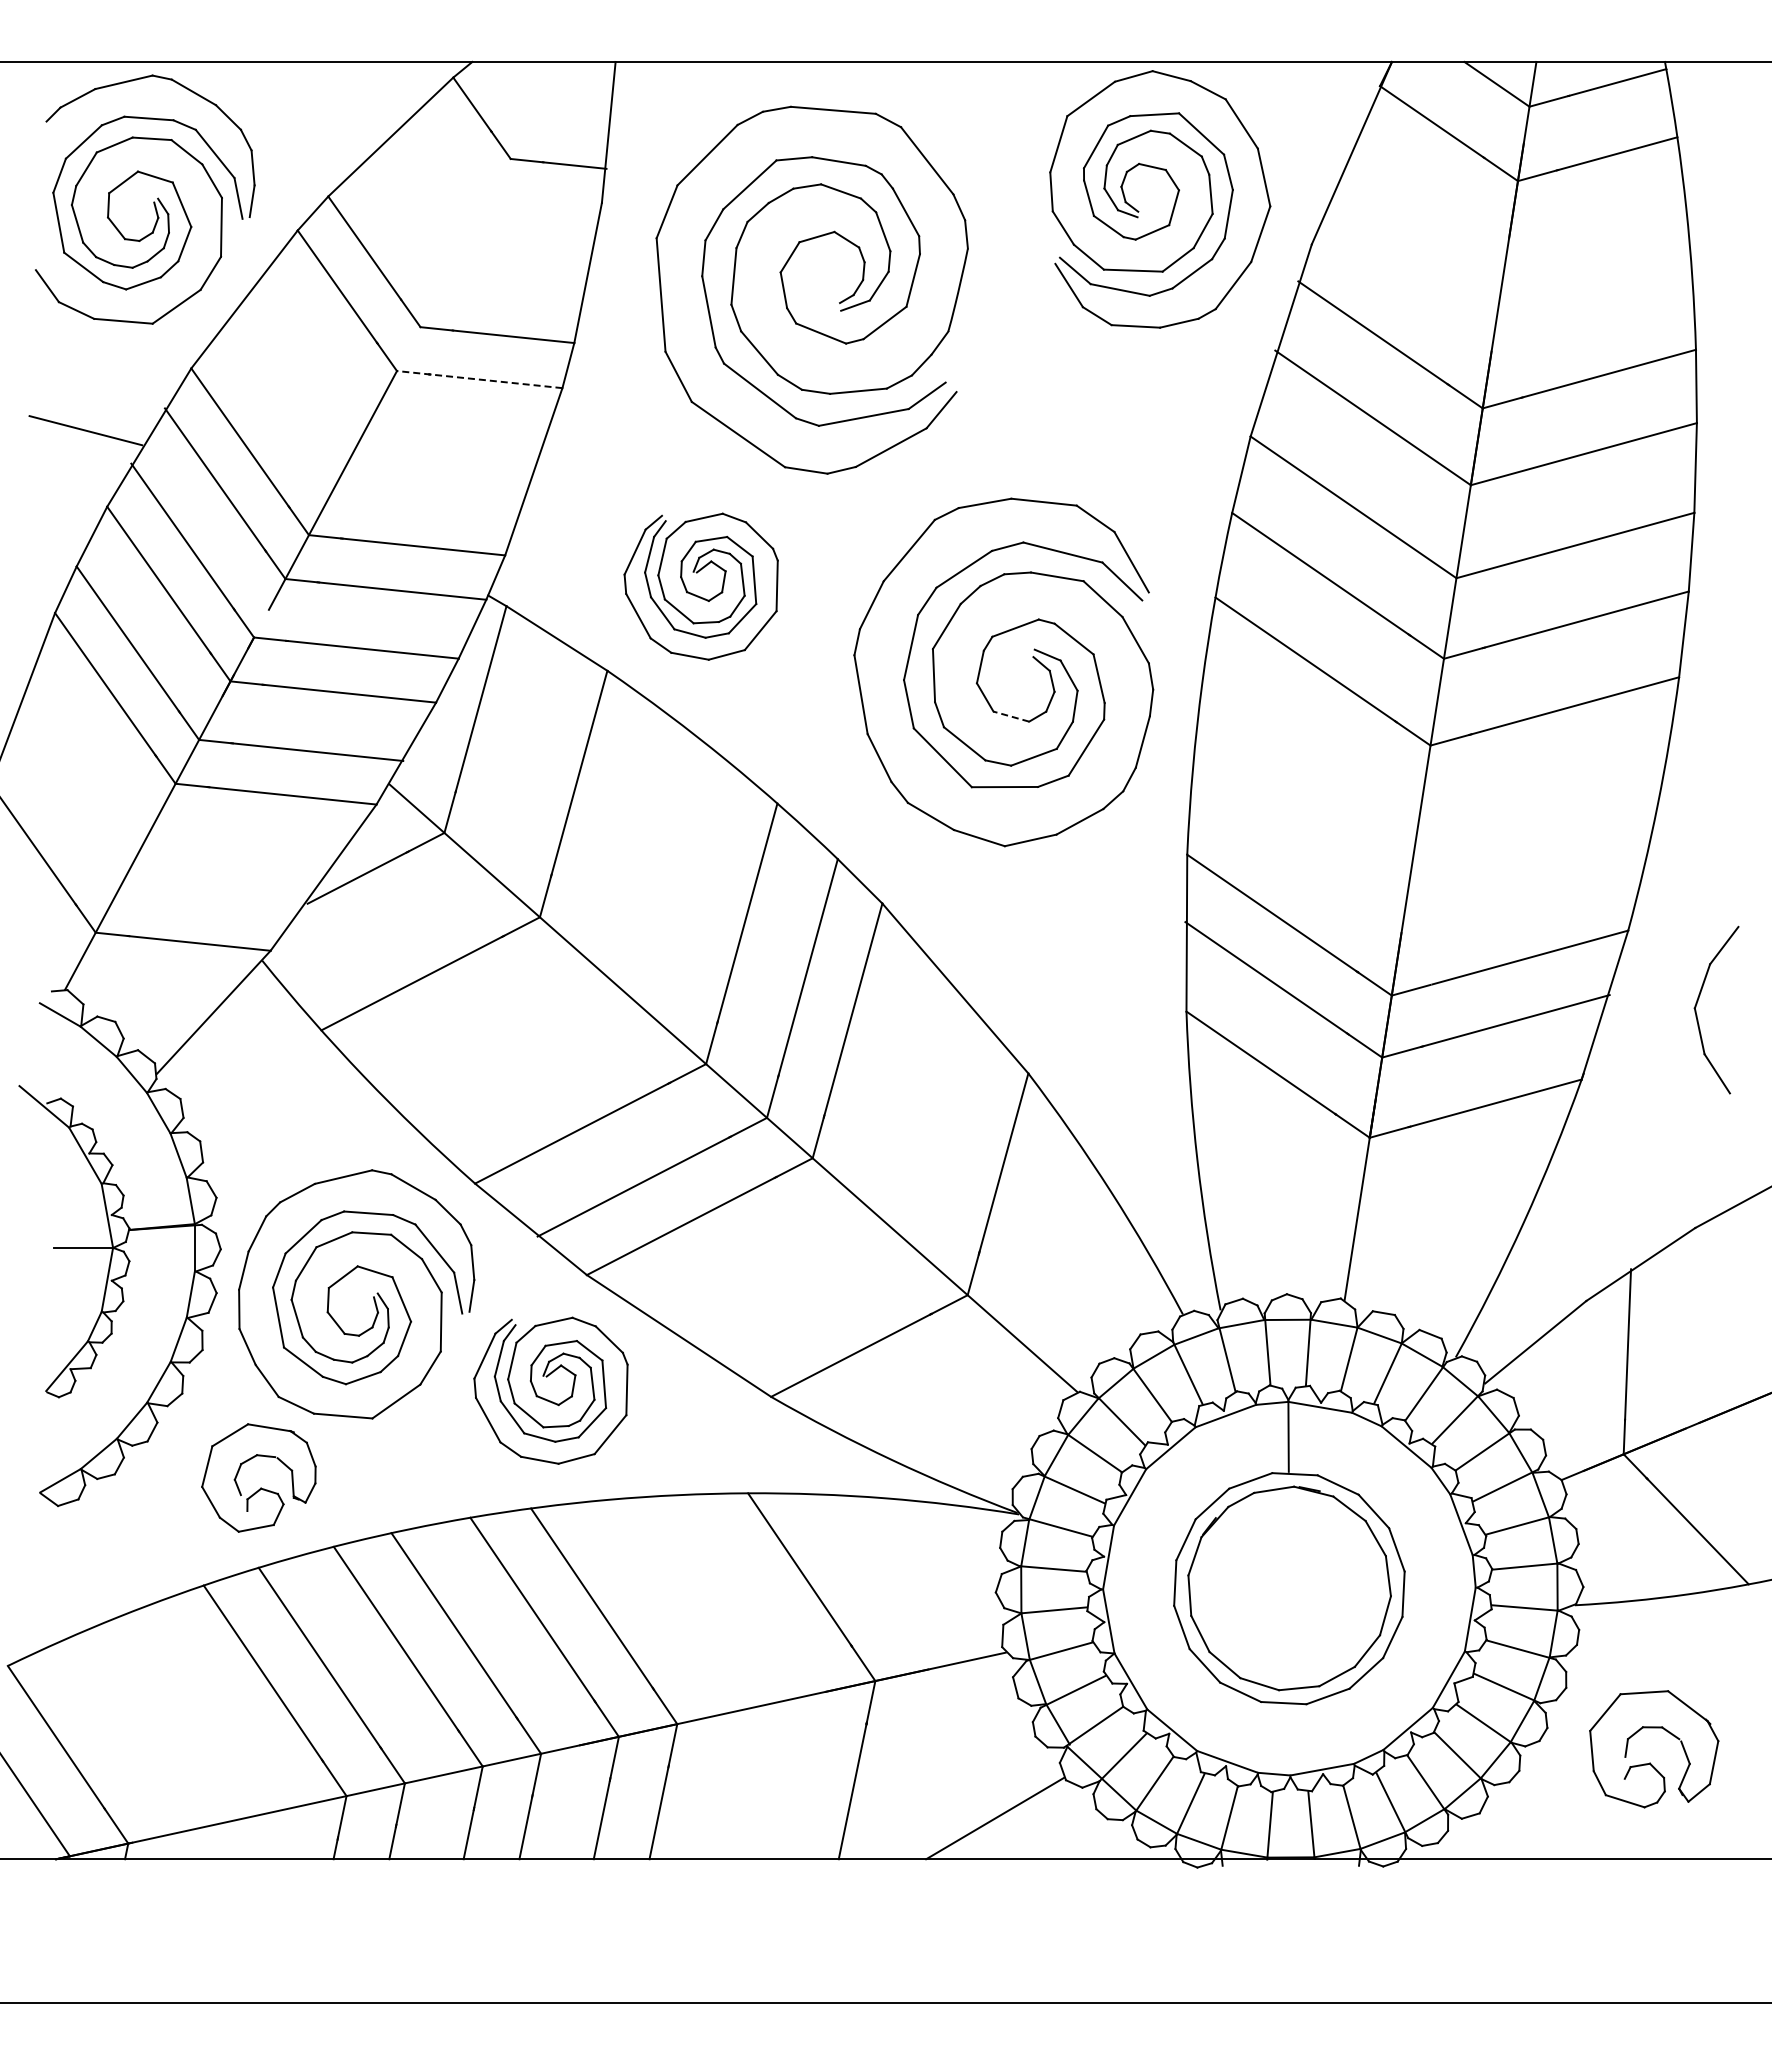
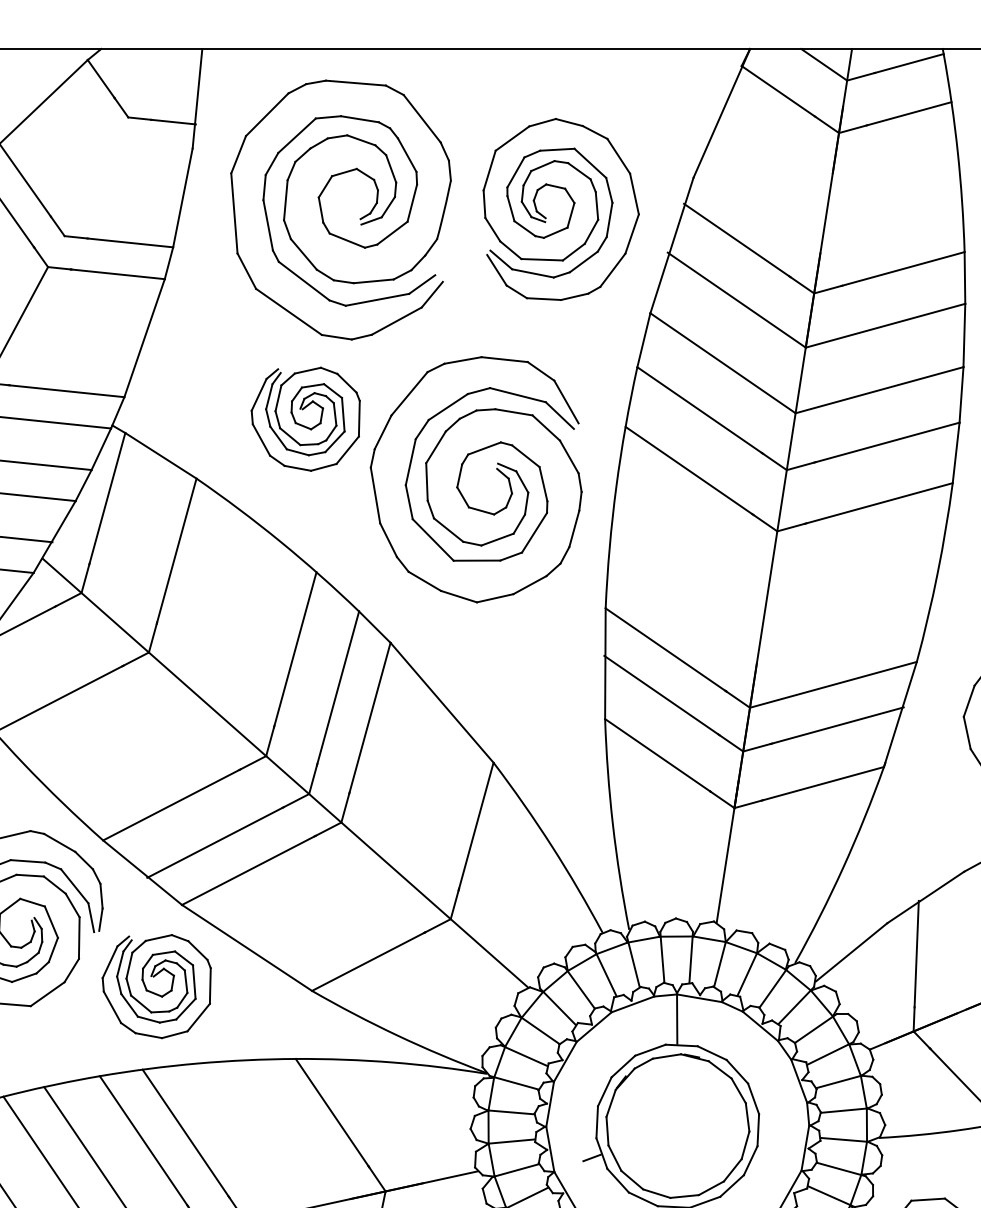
part: (1174, 201) -> (571, 210), moved
line: (479, 379) -> (106, 273), dashed -> solid
part: (698, 595) -> (303, 425), moved
line: (1011, 716) -> (481, 510), dashed -> solid
line: (1167, 1633) -> (591, 1157), added

